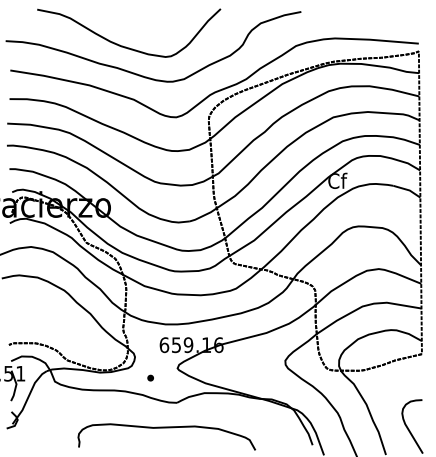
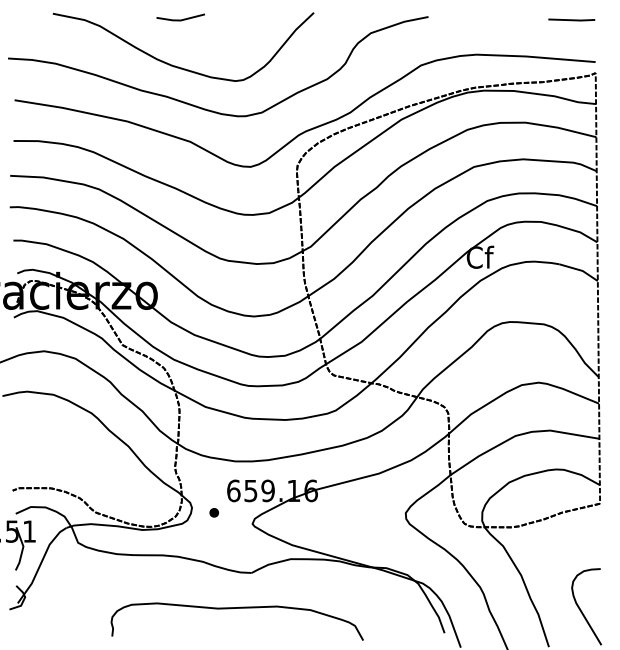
line: (126, 13) -> (180, 19), added
line: (401, 13) -> (571, 19), added
part: (150, 377) -> (213, 512), moved

